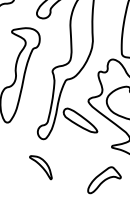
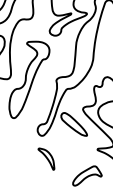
part: (40, 166) -> (46, 158), moved

